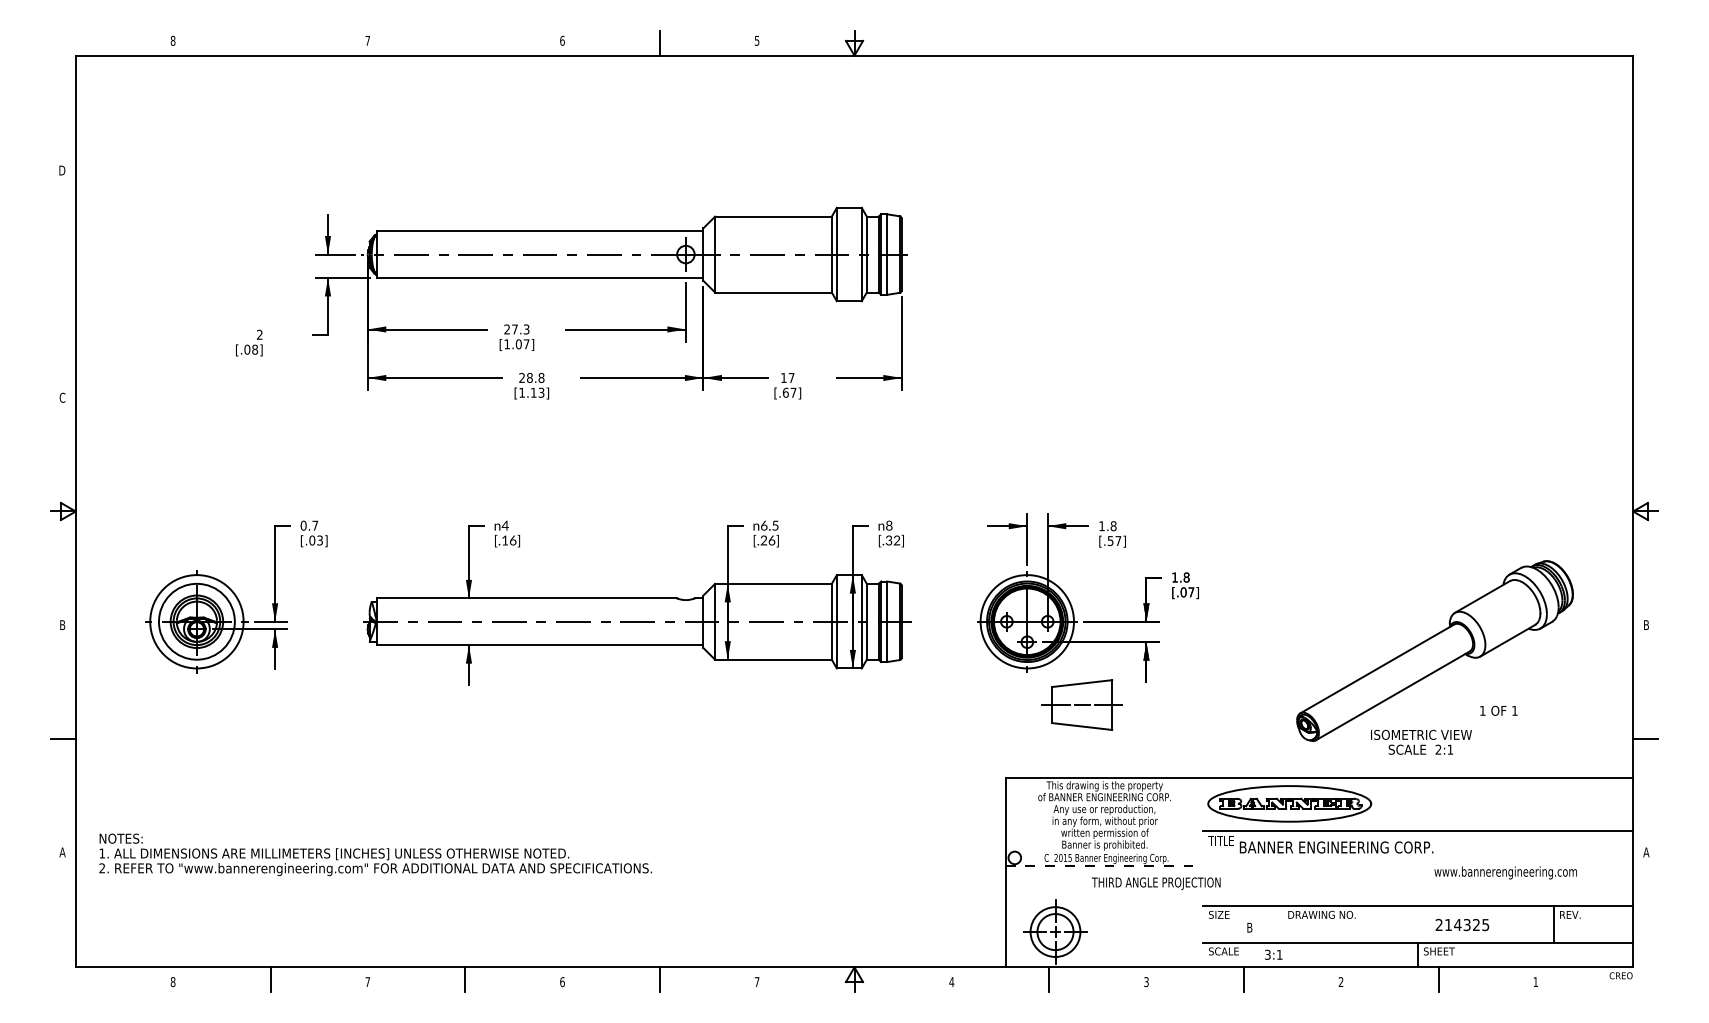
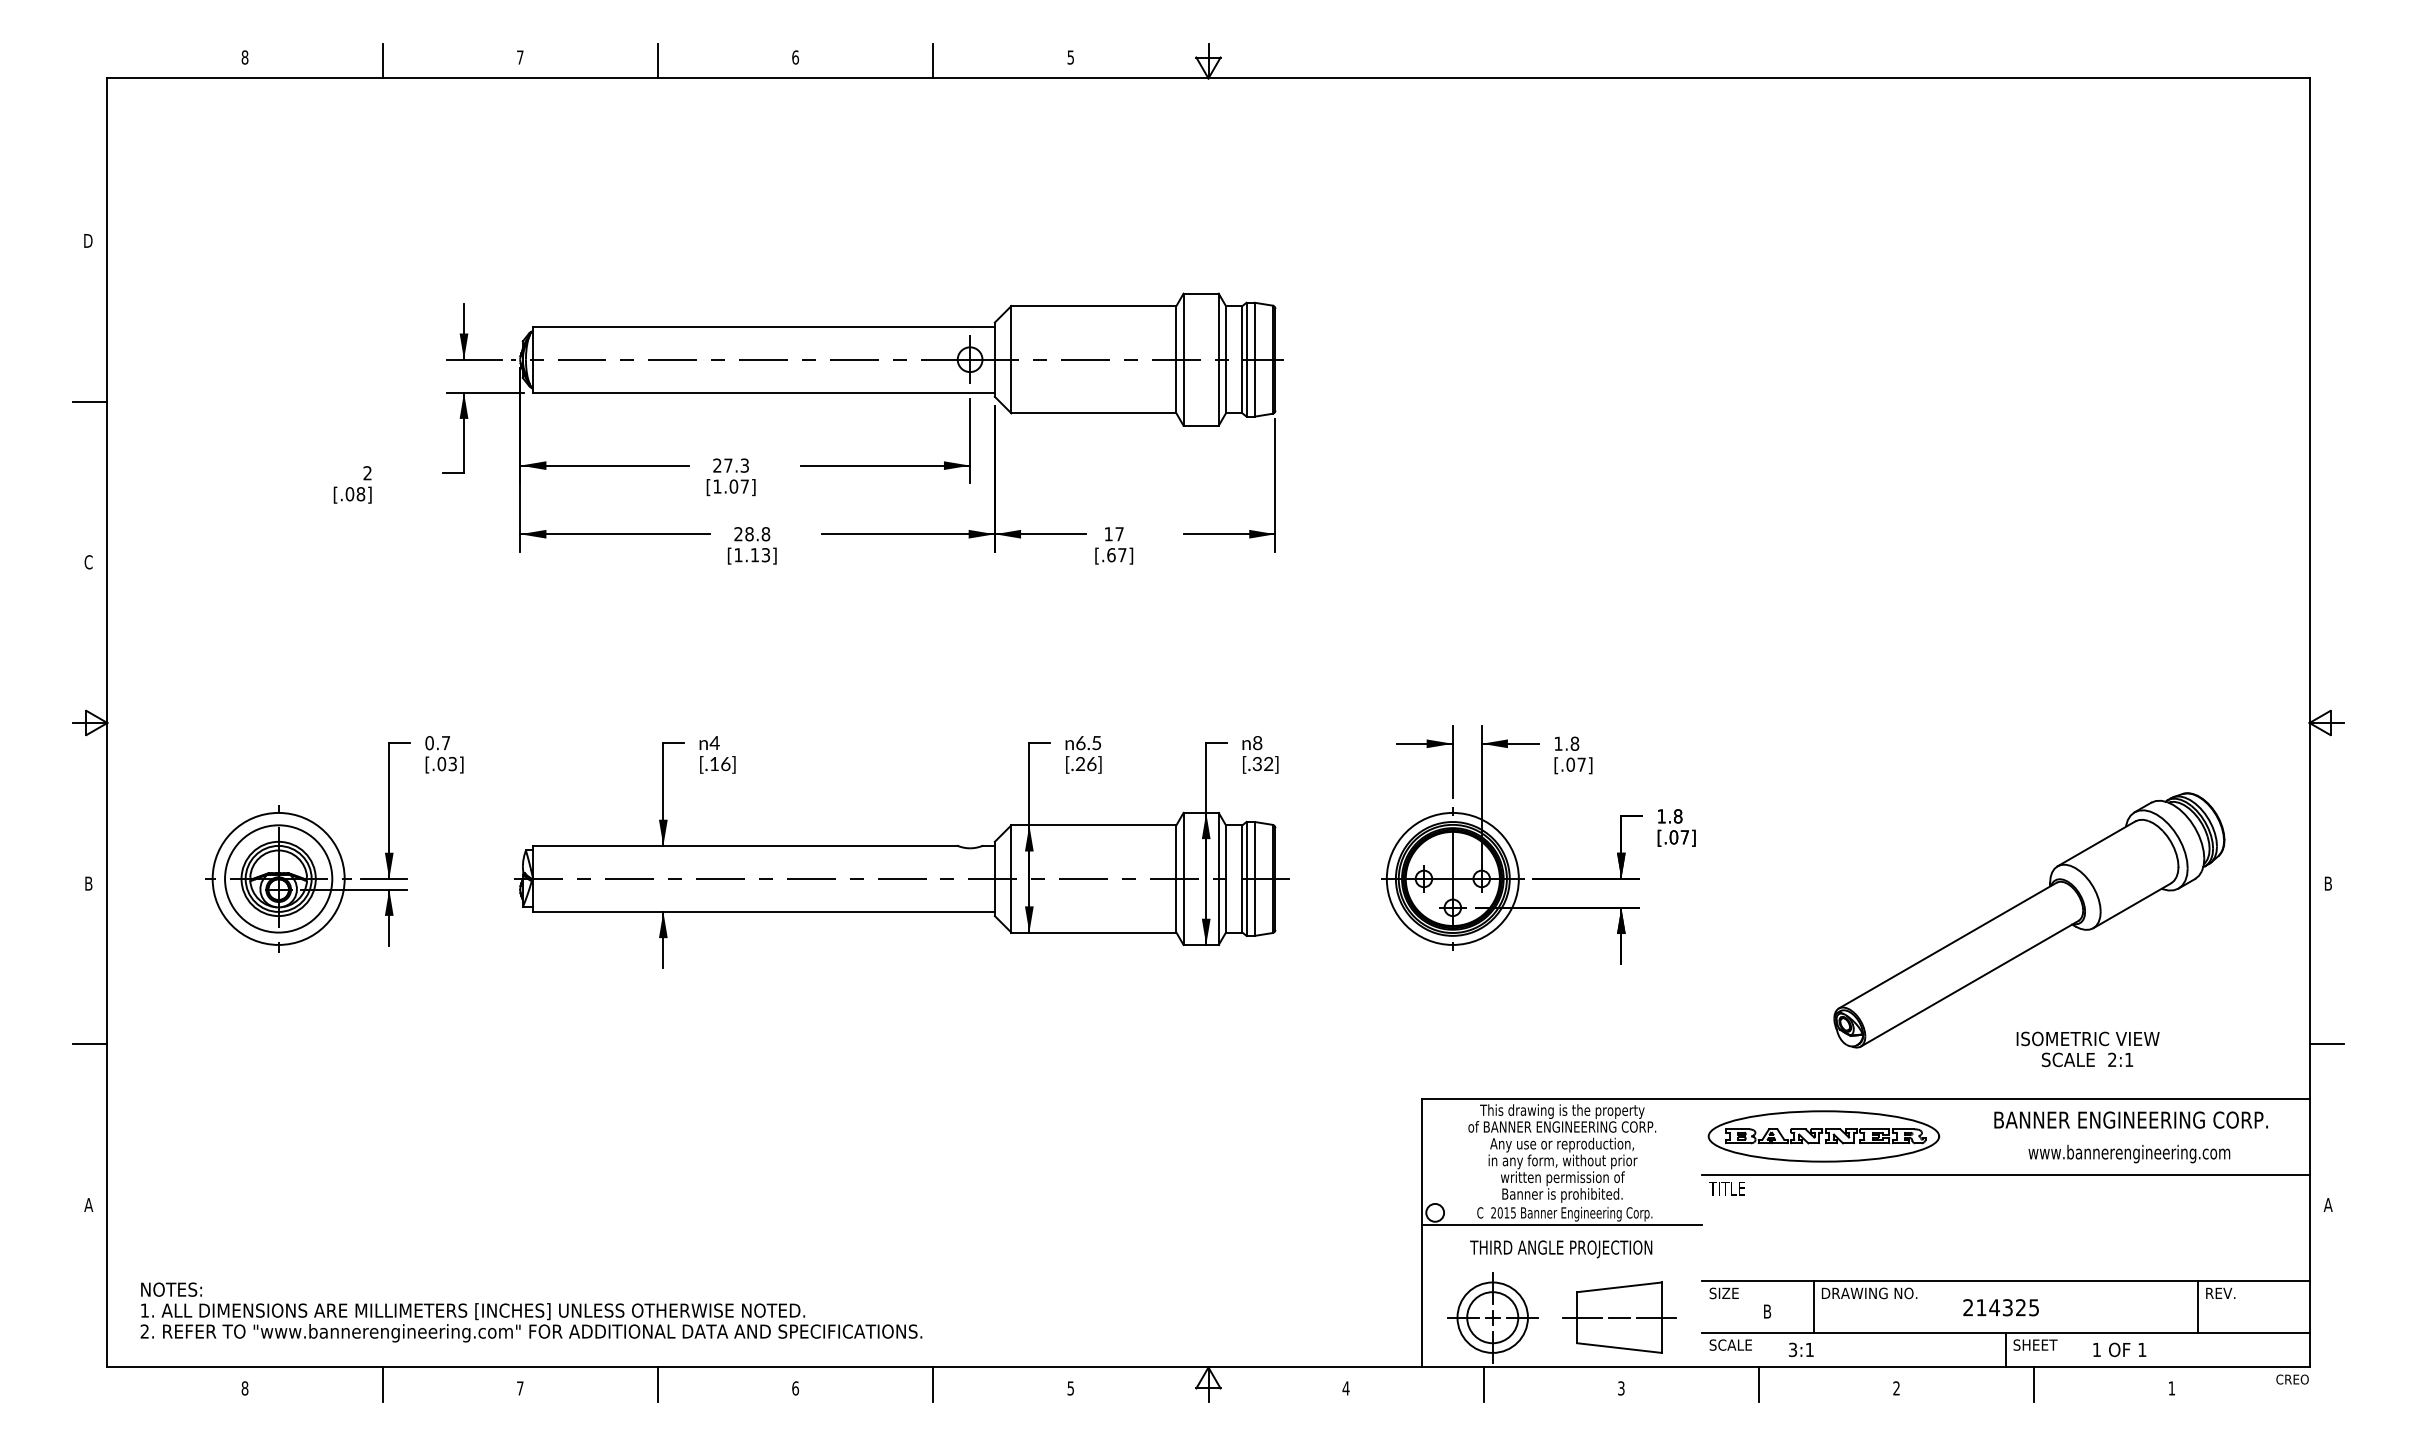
line: (270, 42) -> (382, 60), added
line: (464, 42) -> (657, 60), added
line: (63, 284) -> (89, 401), added
text: (1110, 540) -> (1570, 764), [.57] -> [.07]
part: (1082, 704) -> (1619, 1317), moved
text: (1498, 710) -> (2119, 1349), moved
text: (1420, 742) -> (2087, 1049), moved
text: (1336, 847) -> (2130, 1119), moved
text: (375, 854) -> (531, 1312), moved
line: (1104, 866) -> (1562, 1224), dashed -> solid
text: (1505, 872) -> (2129, 1153), moved
text: (1156, 883) -> (1561, 1249), moved
line: (1282, 924) -> (1813, 1306), added
text: (1461, 924) -> (2000, 1307), moved
text: (756, 982) -> (1070, 1388), 7 -> 5

